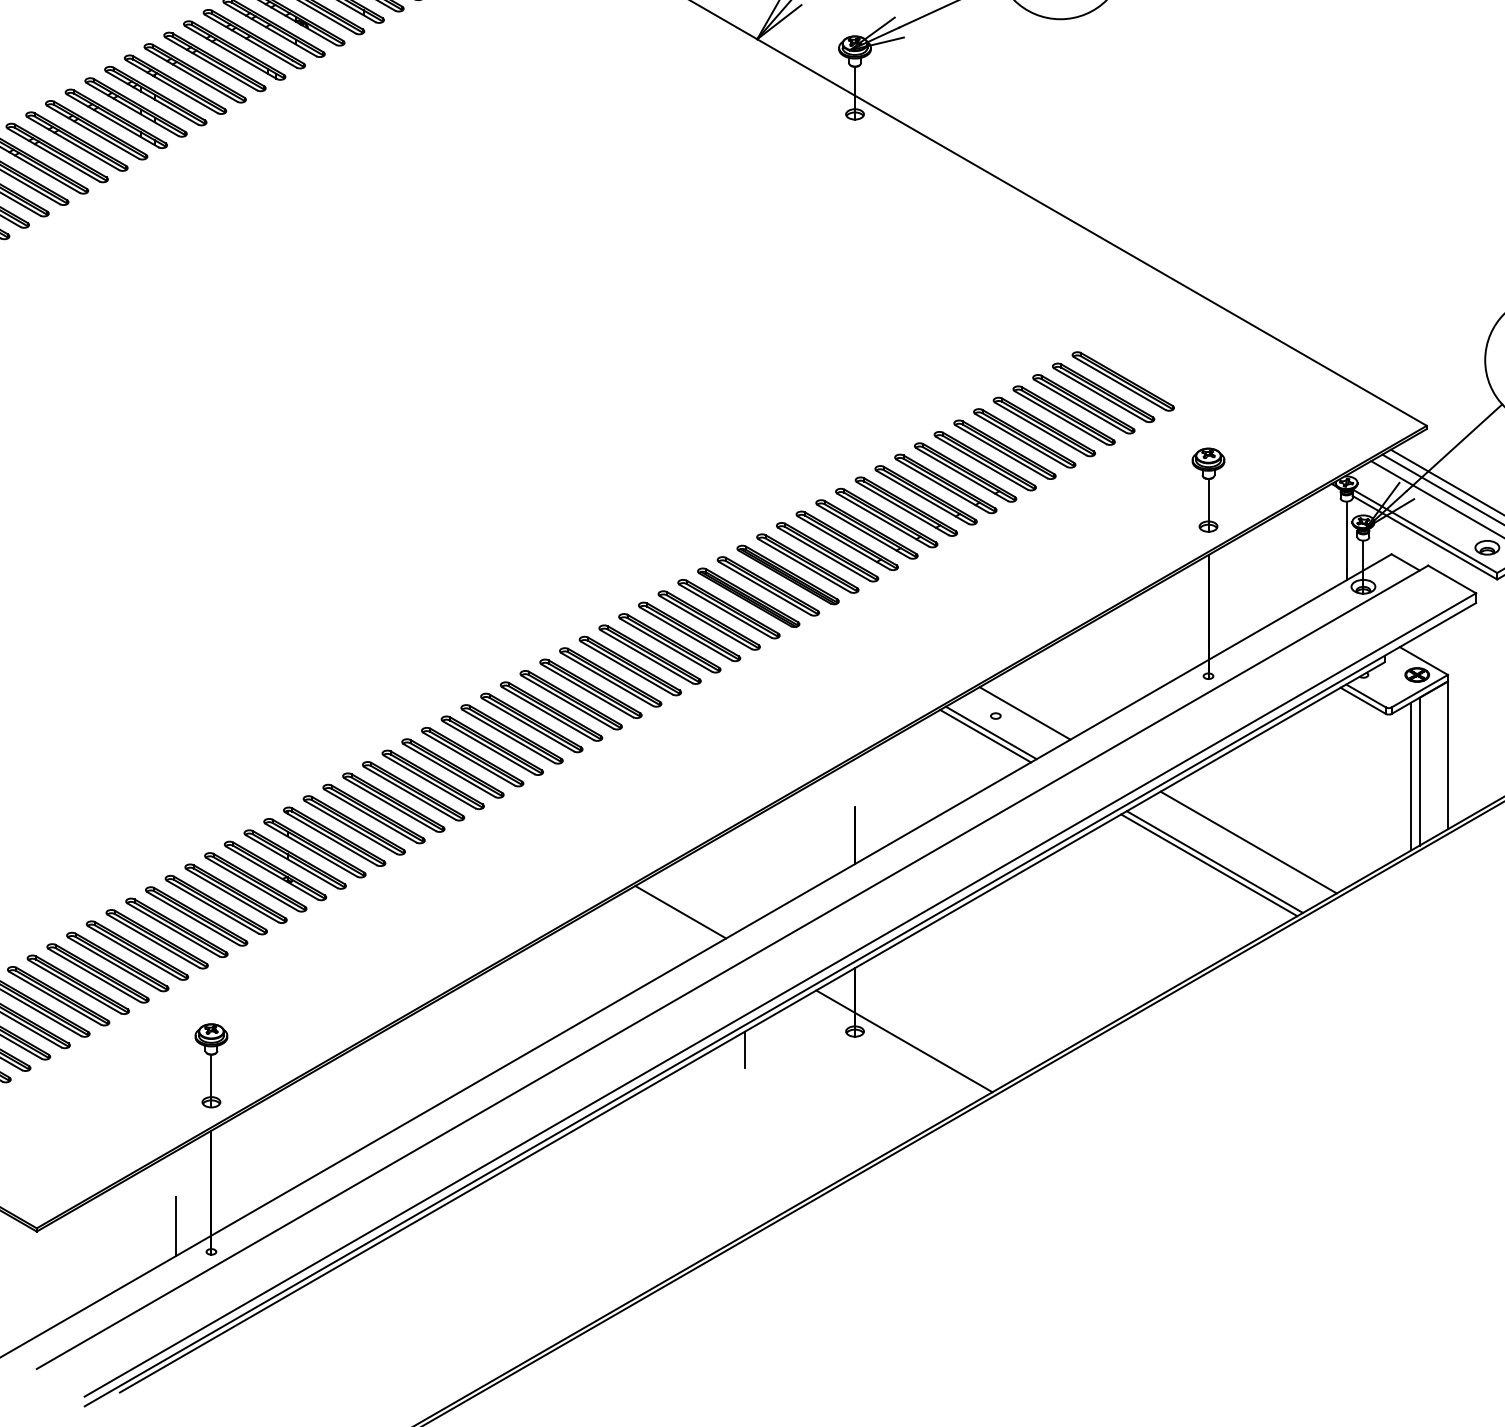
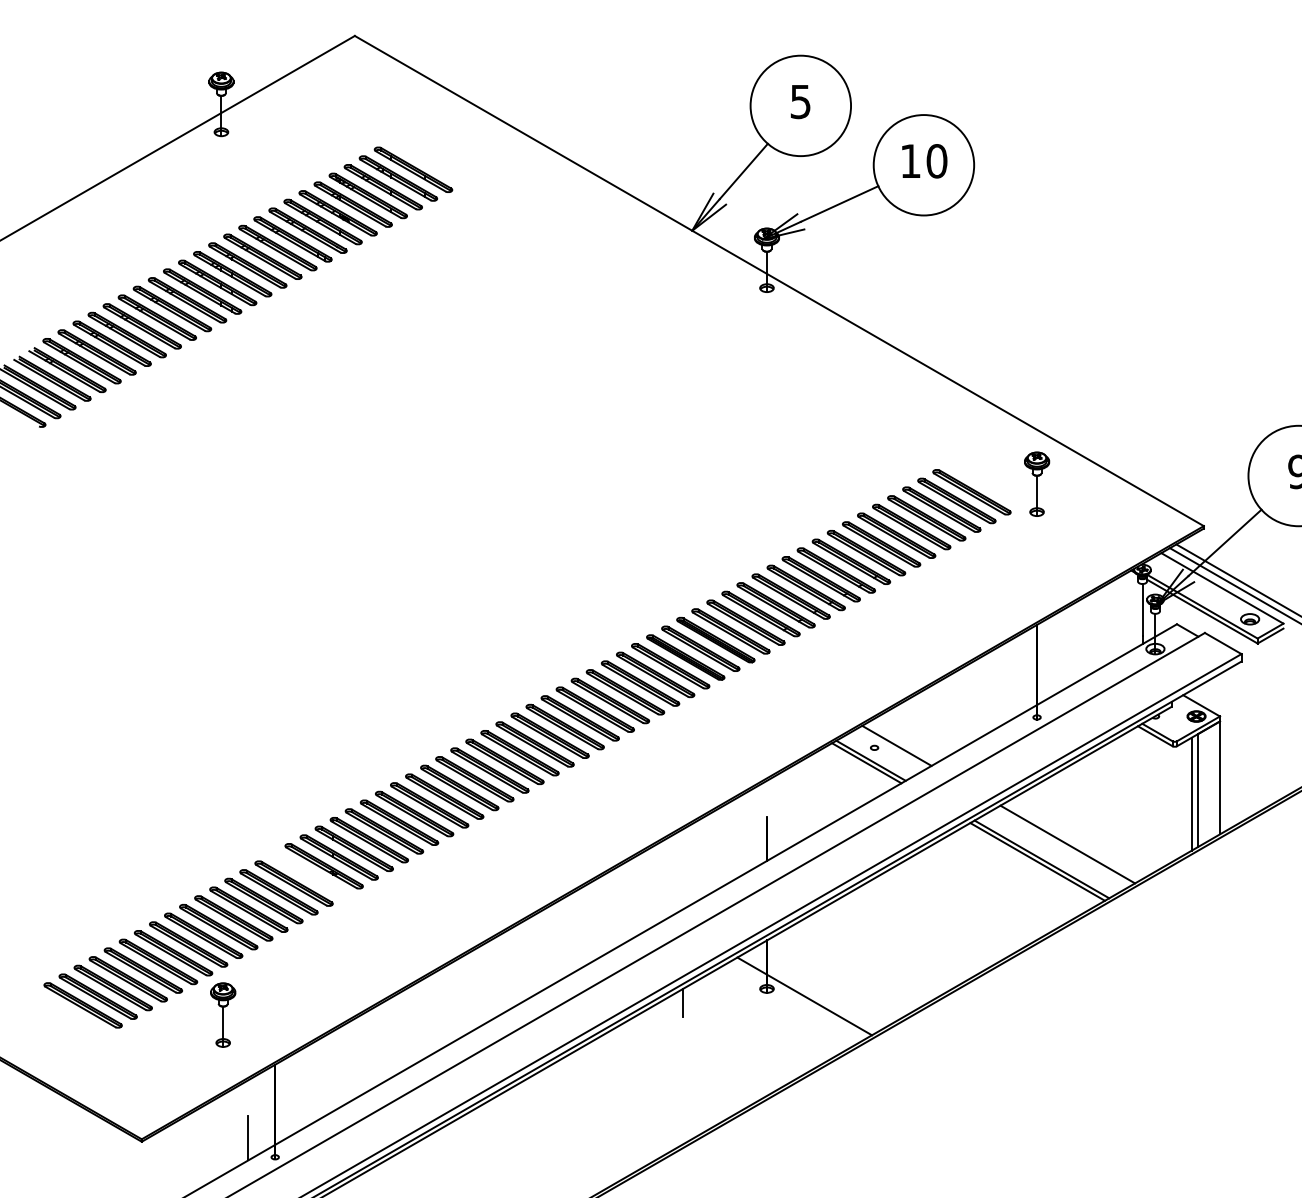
part: (1209, 489) -> (1037, 483), moved
part: (254, 881) -> (308, 874), removed
line: (680, 911) -> (633, 897), removed
part: (211, 1065) -> (223, 1014), moved

